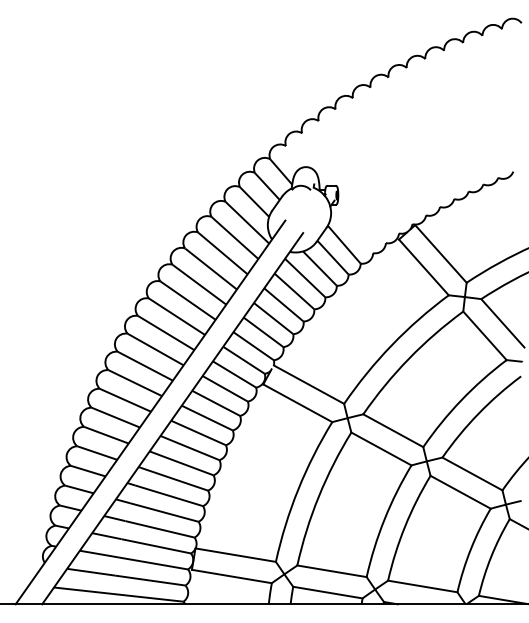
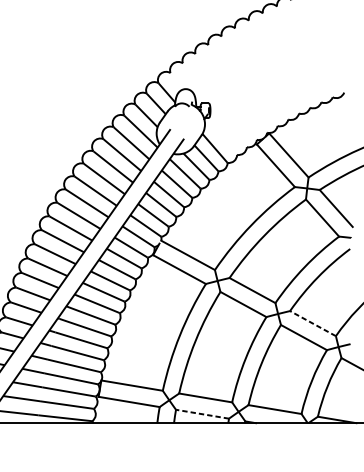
line: (472, 473) -> (313, 323), solid -> dashed
line: (327, 592) -> (202, 414), solid -> dashed

